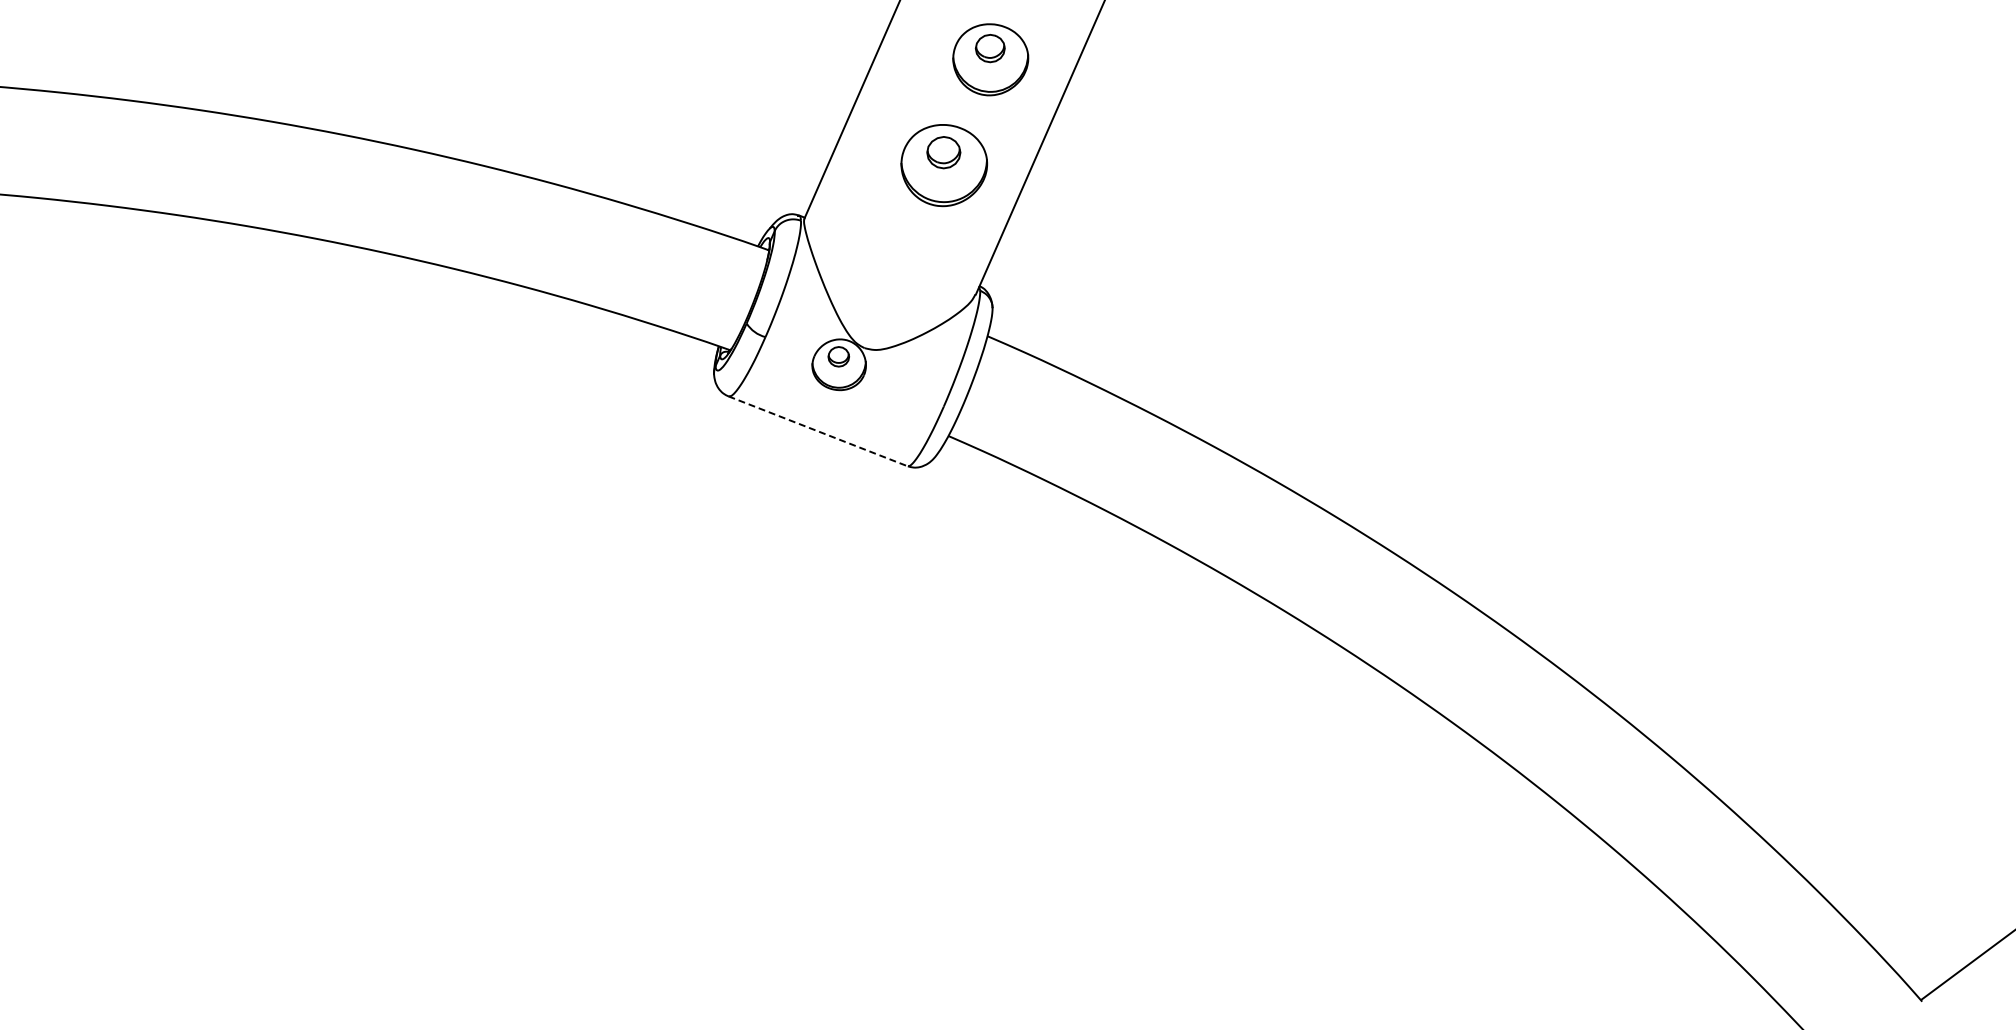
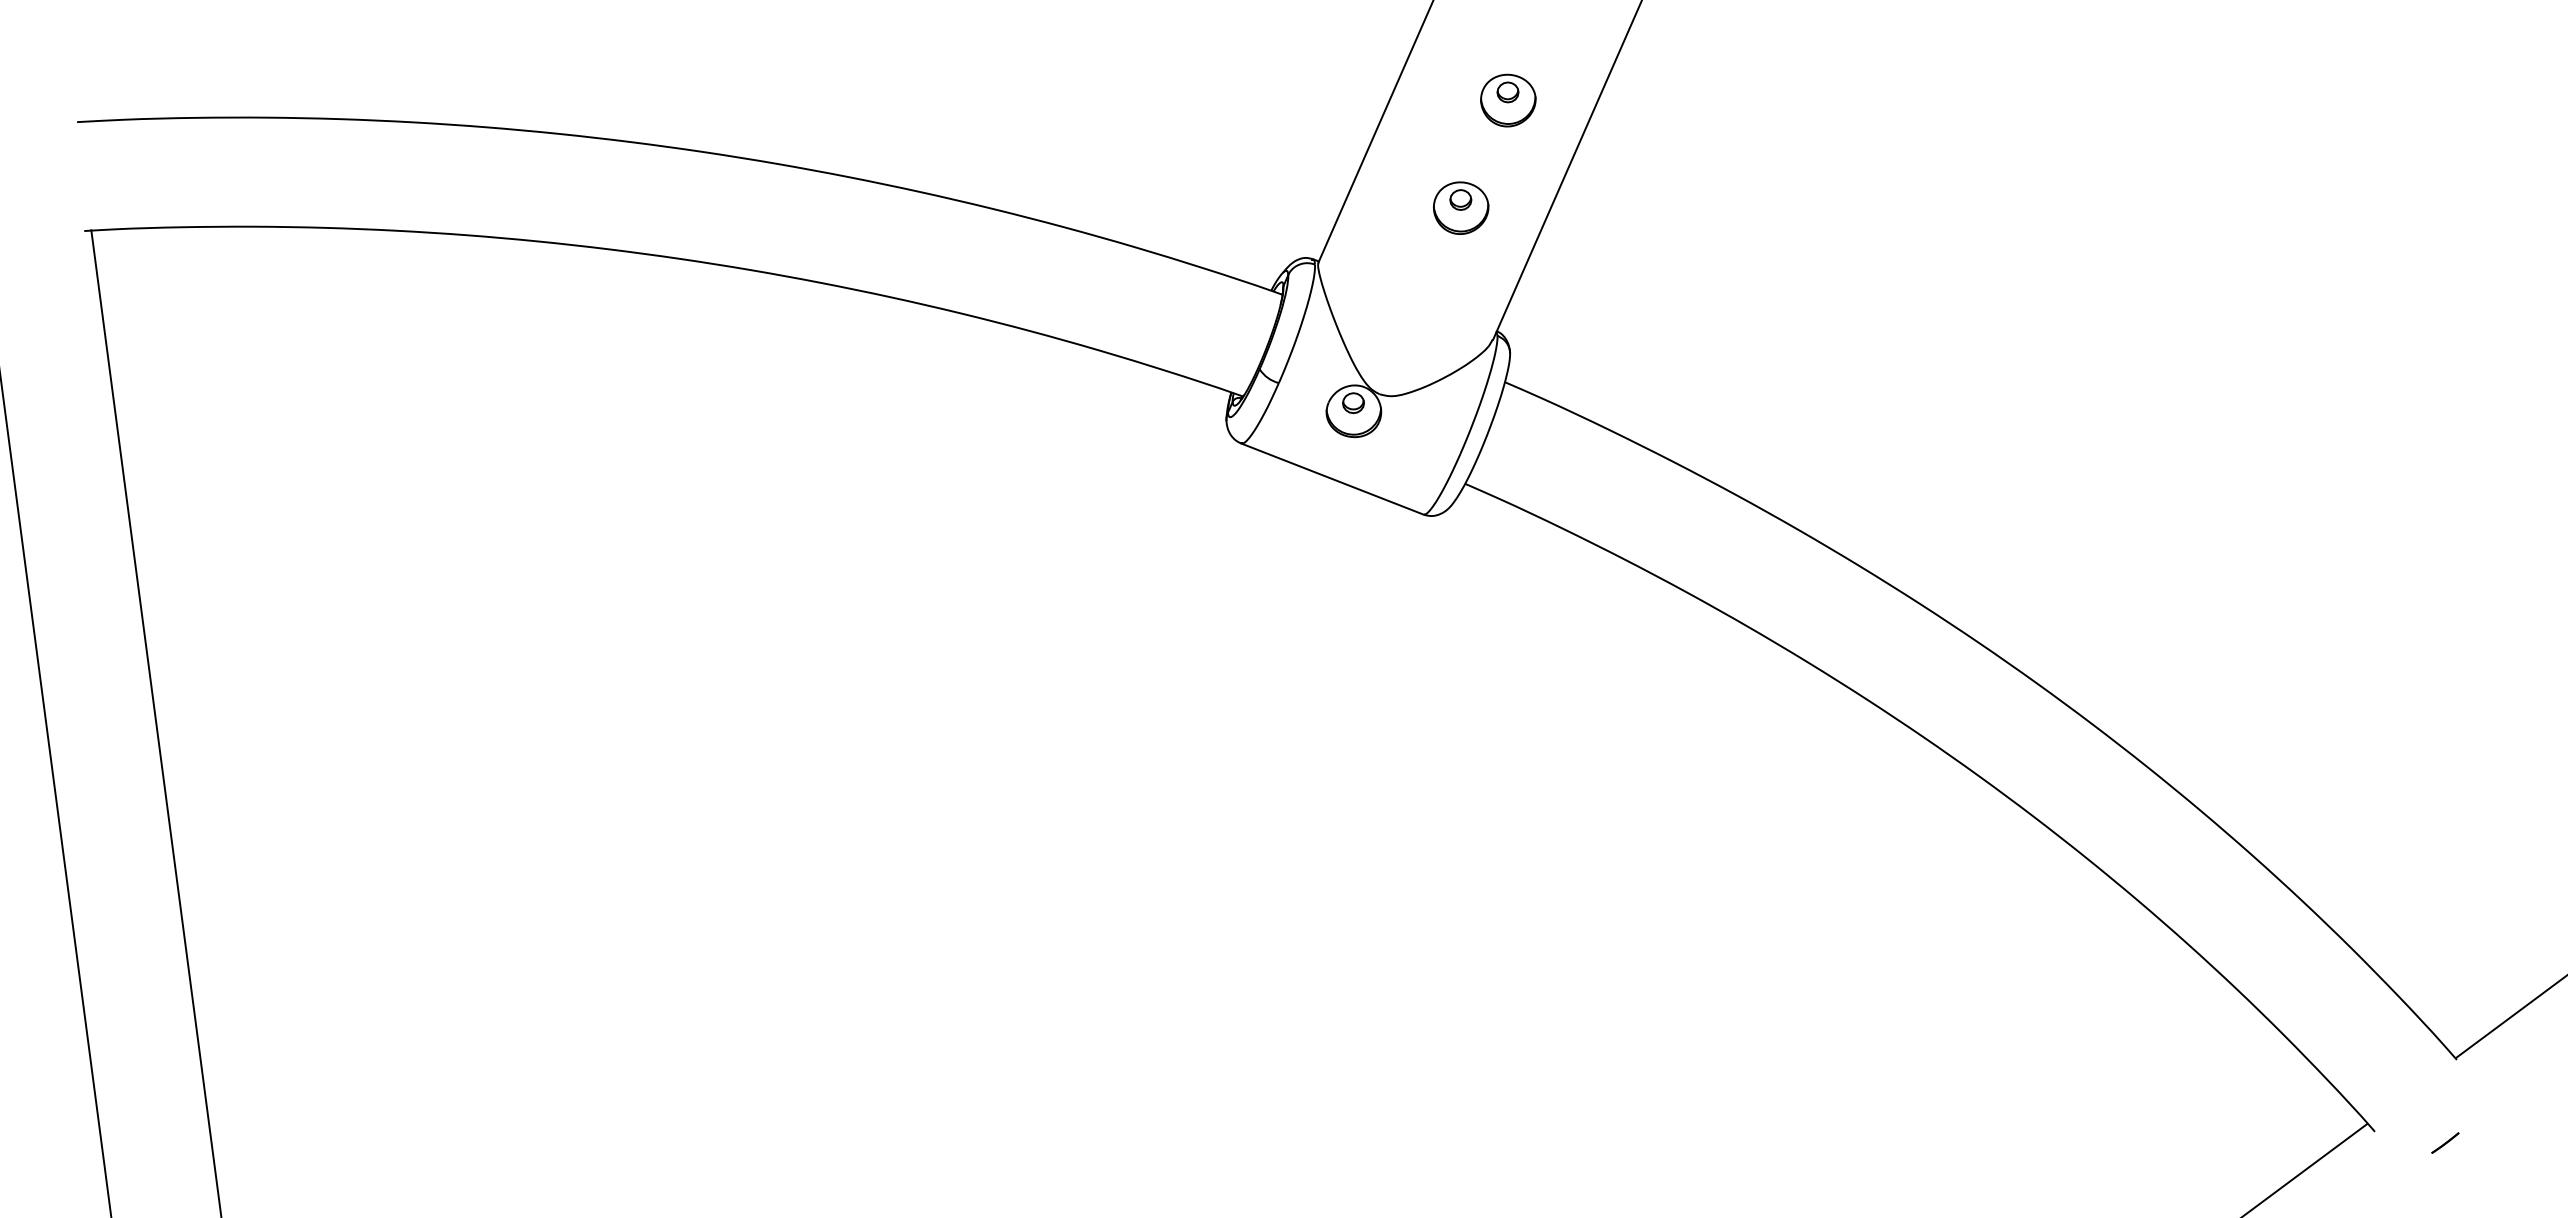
part: (990, 59) -> (1508, 100), size x0.71
part: (944, 164) -> (1461, 207), size x0.62
line: (818, 431) -> (1332, 479), dashed -> solid

